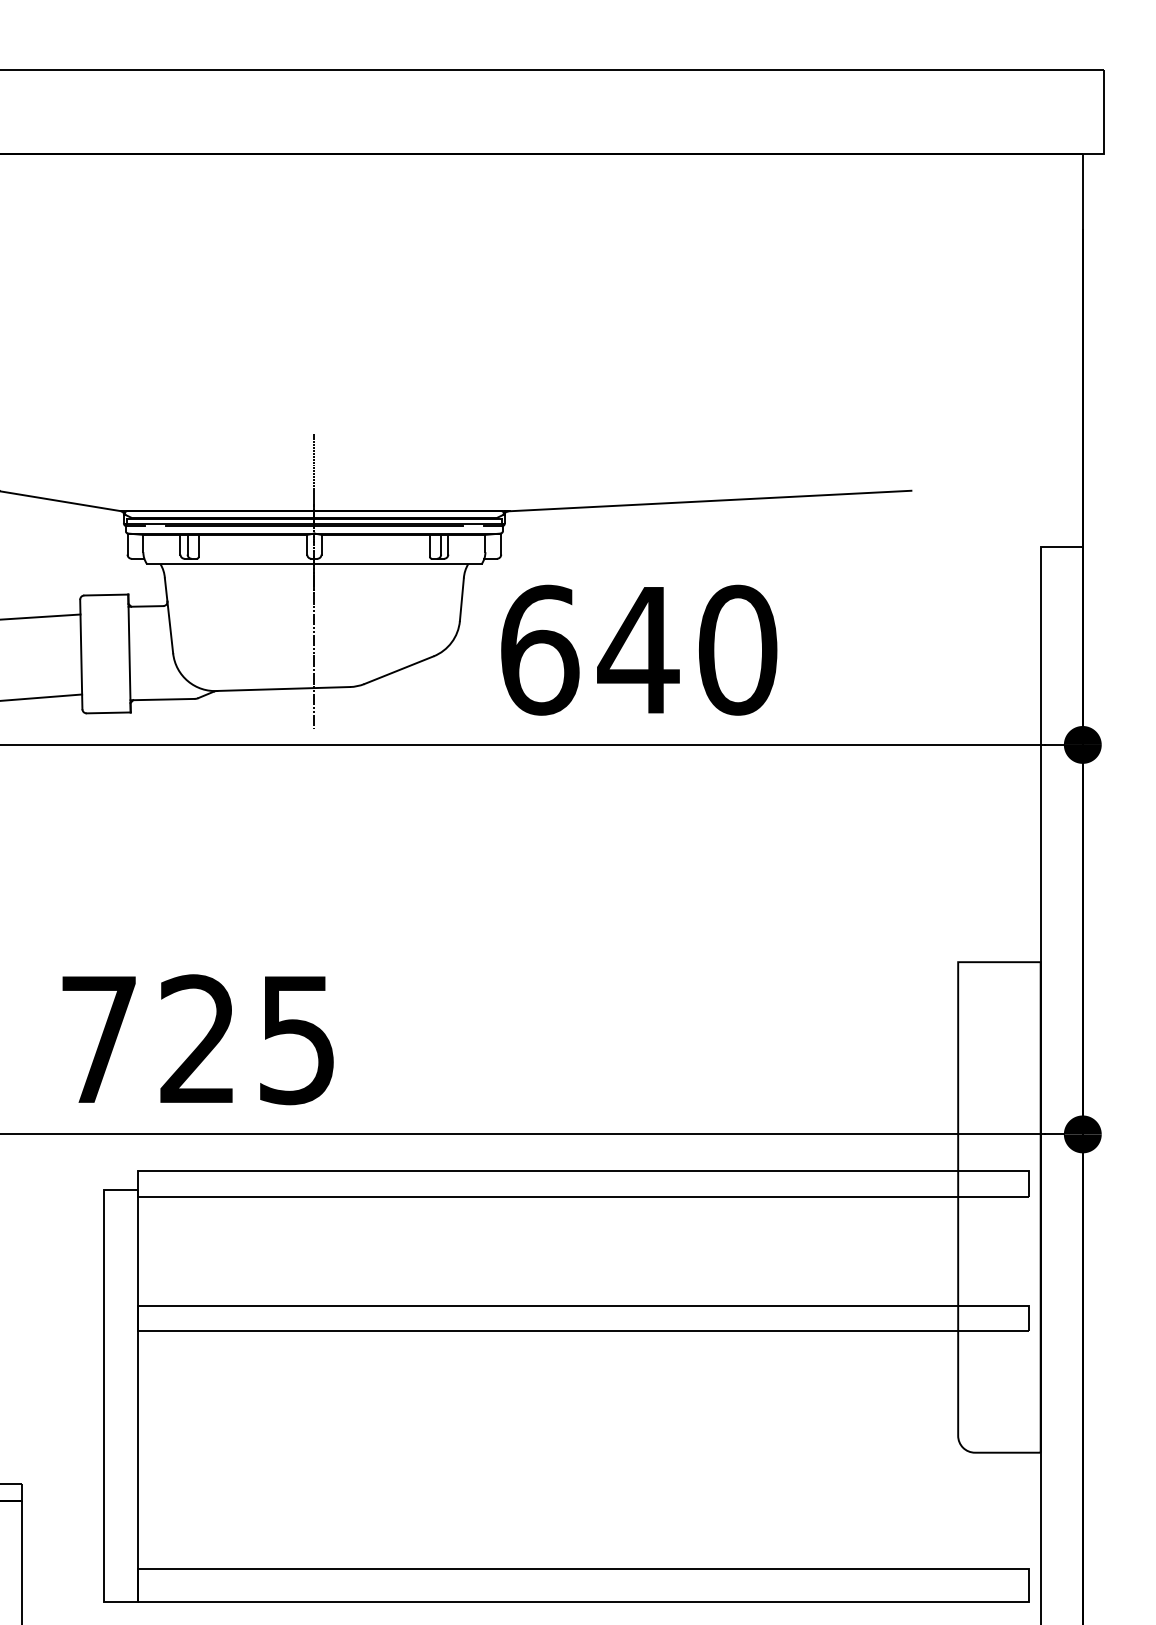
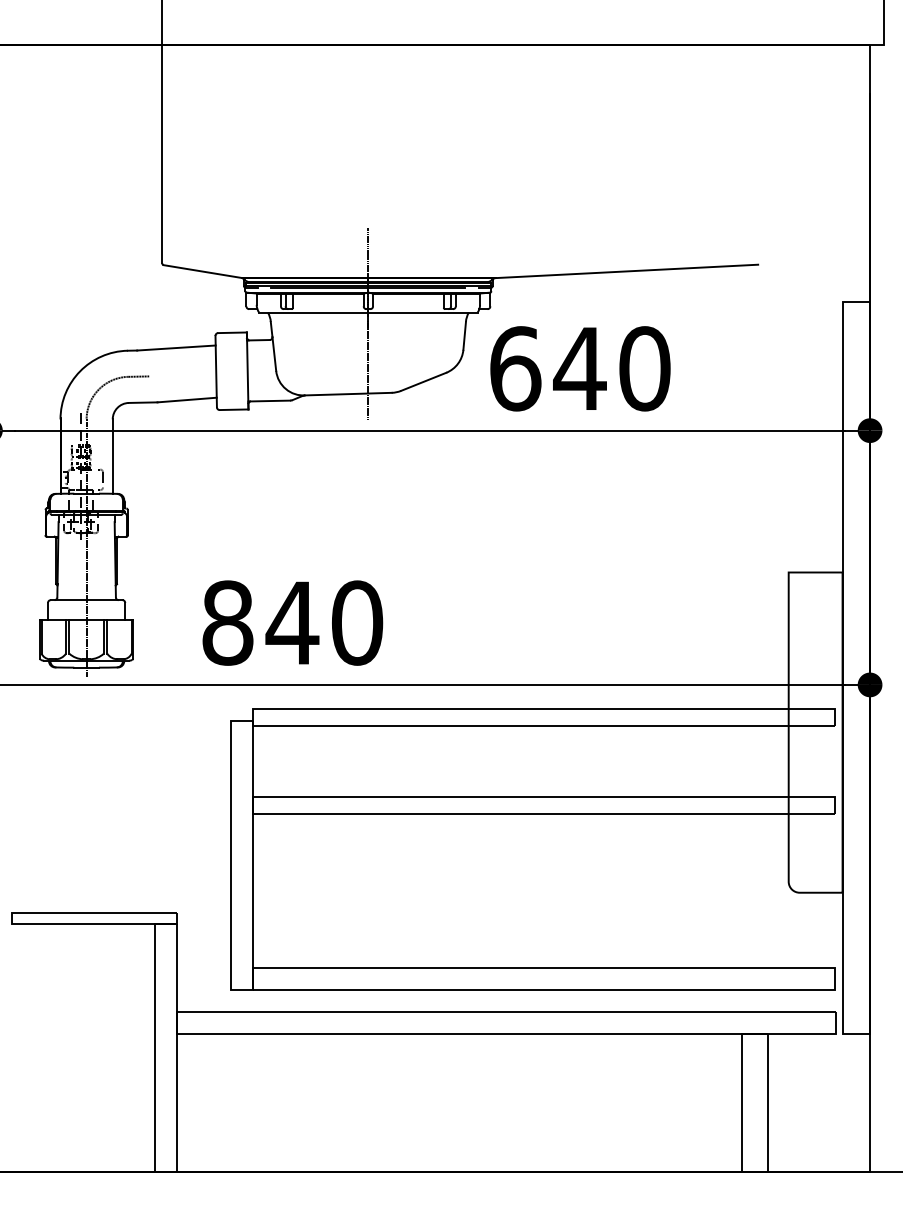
text: (198, 1038) -> (292, 622), 725 -> 840

